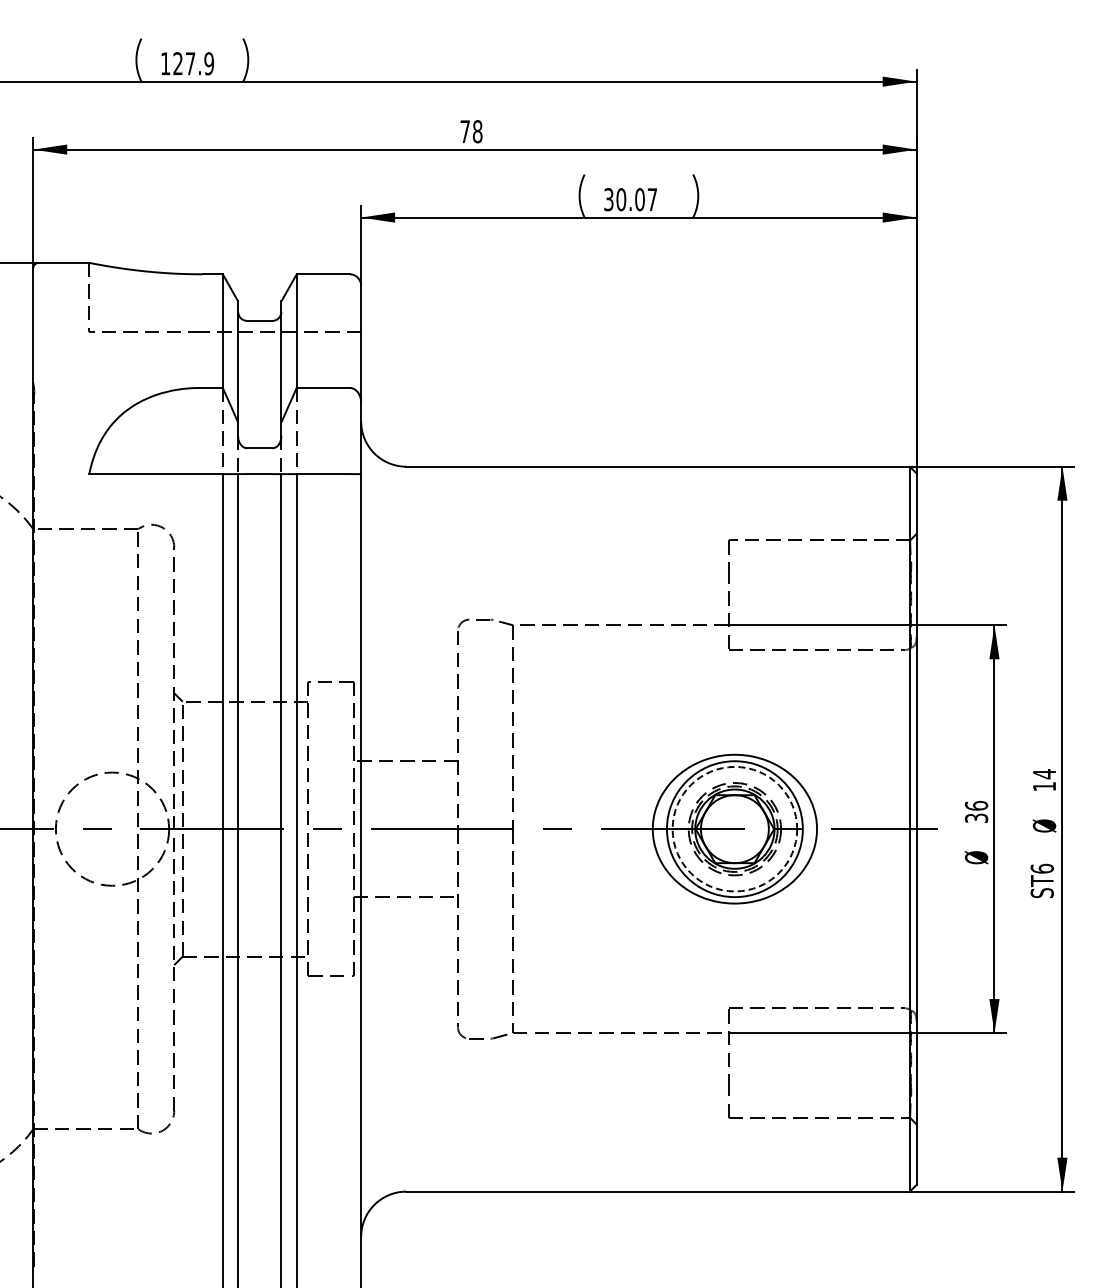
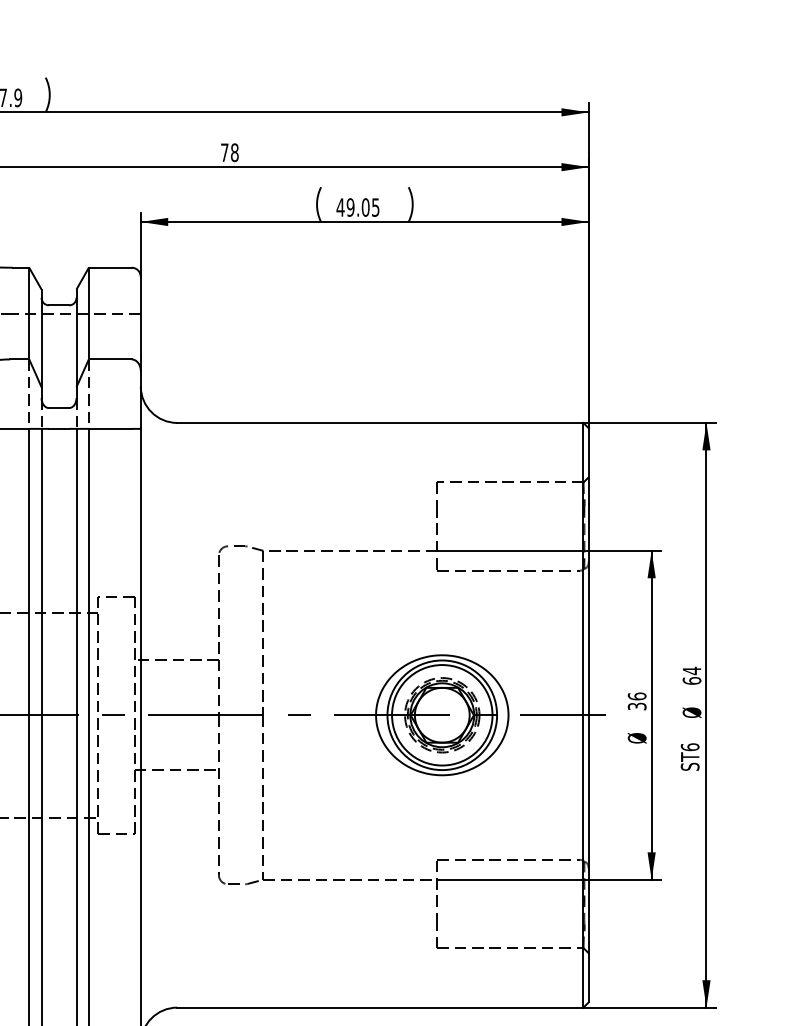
text: (629, 199) -> (357, 207), 30.07 -> 49.05
text: (1044, 786) -> (692, 680), 14 -> 64
circle: (734, 828) -> (441, 714), dashed -> solid

